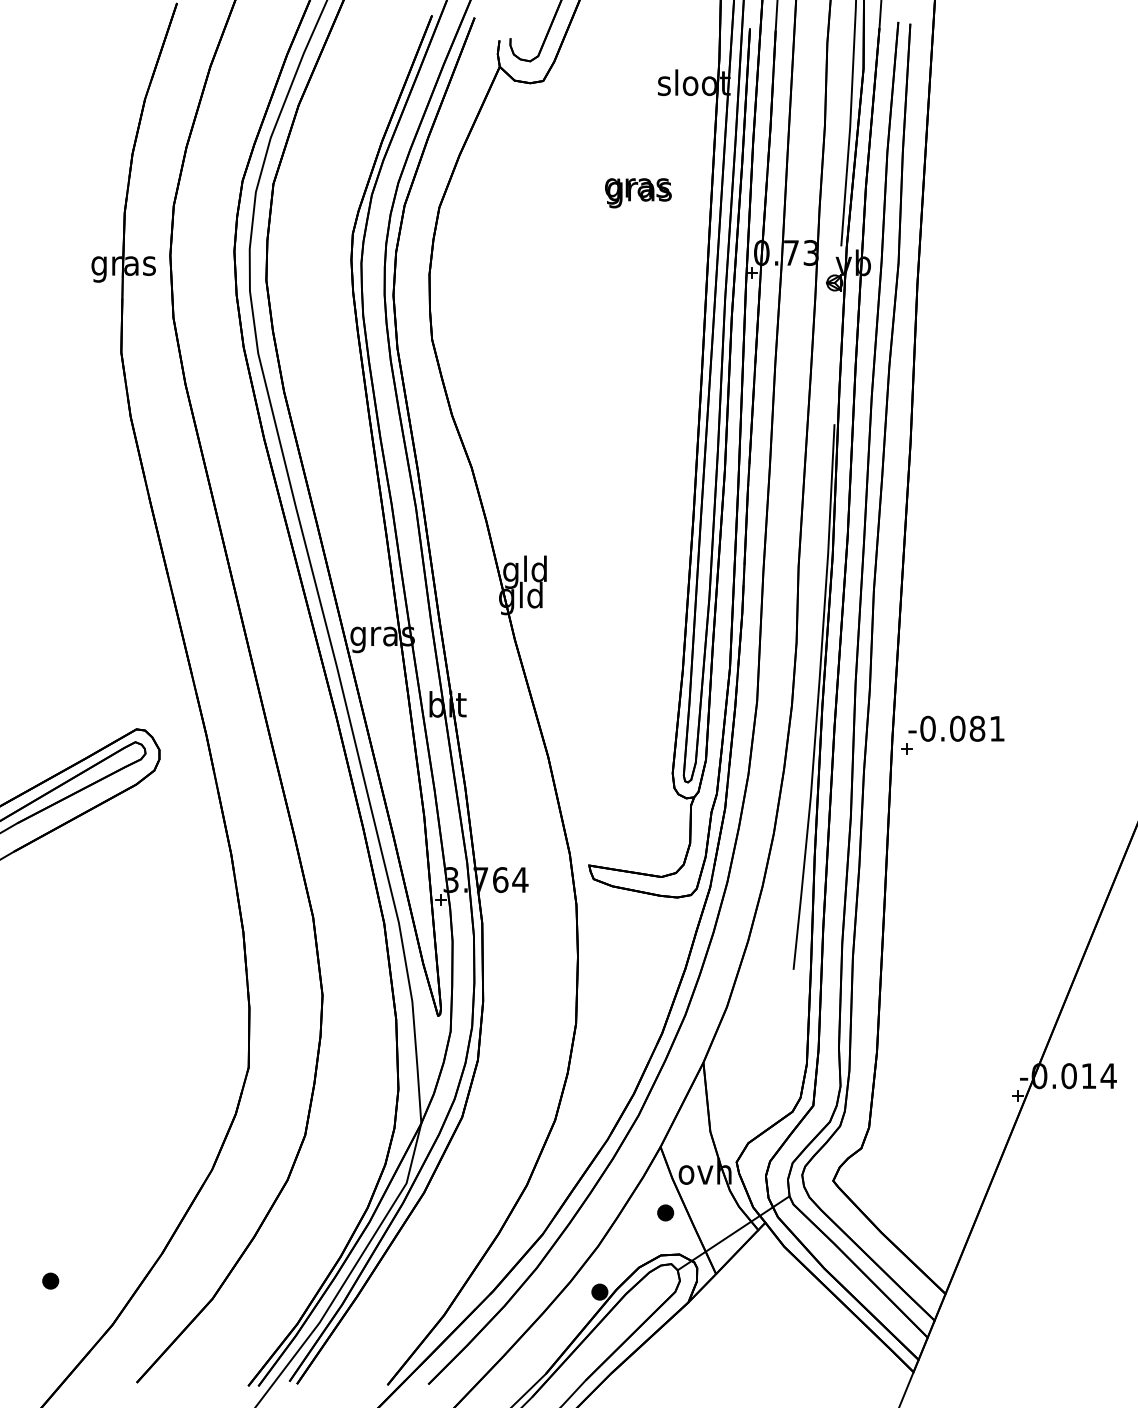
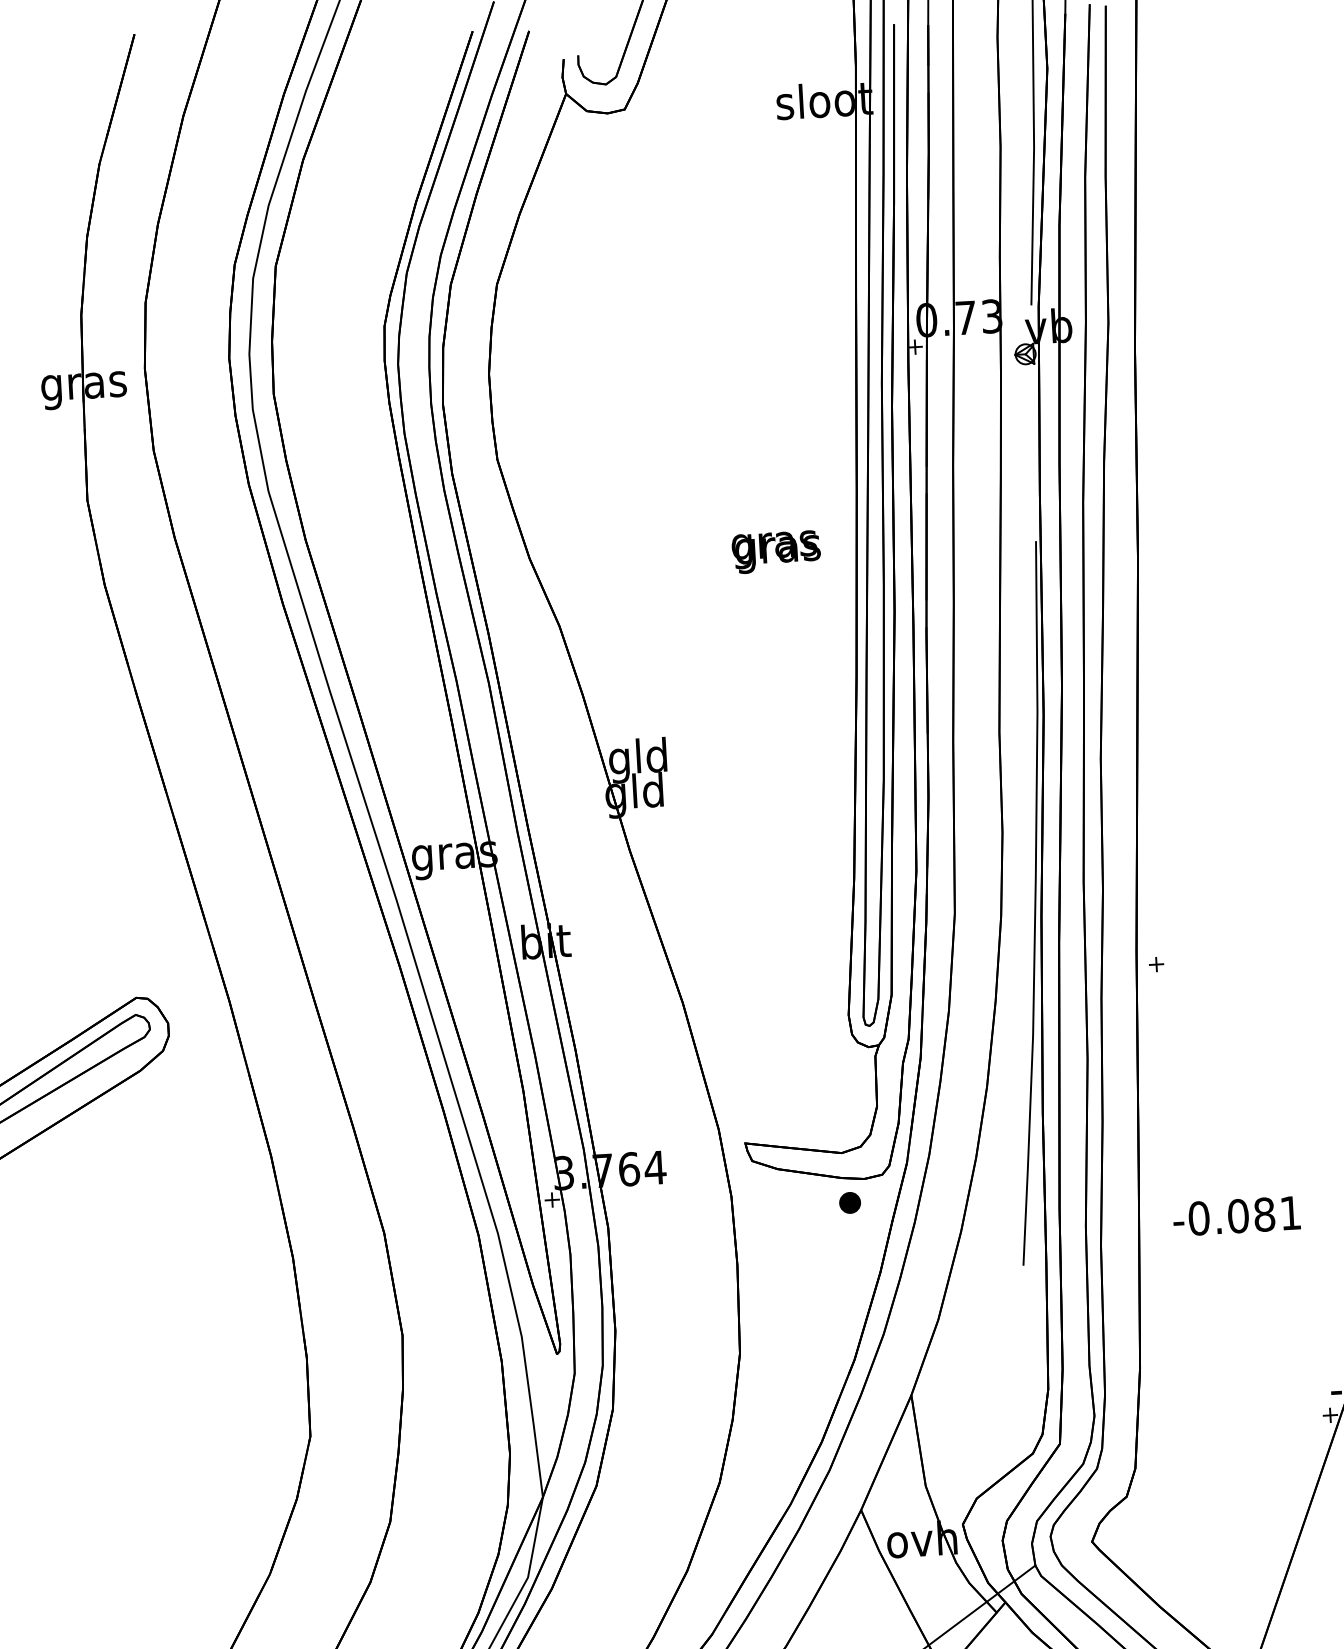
text: (638, 193) -> (776, 552), moved
text: (956, 728) -> (1236, 1215), moved
part: (665, 1212) -> (849, 1202), moved

